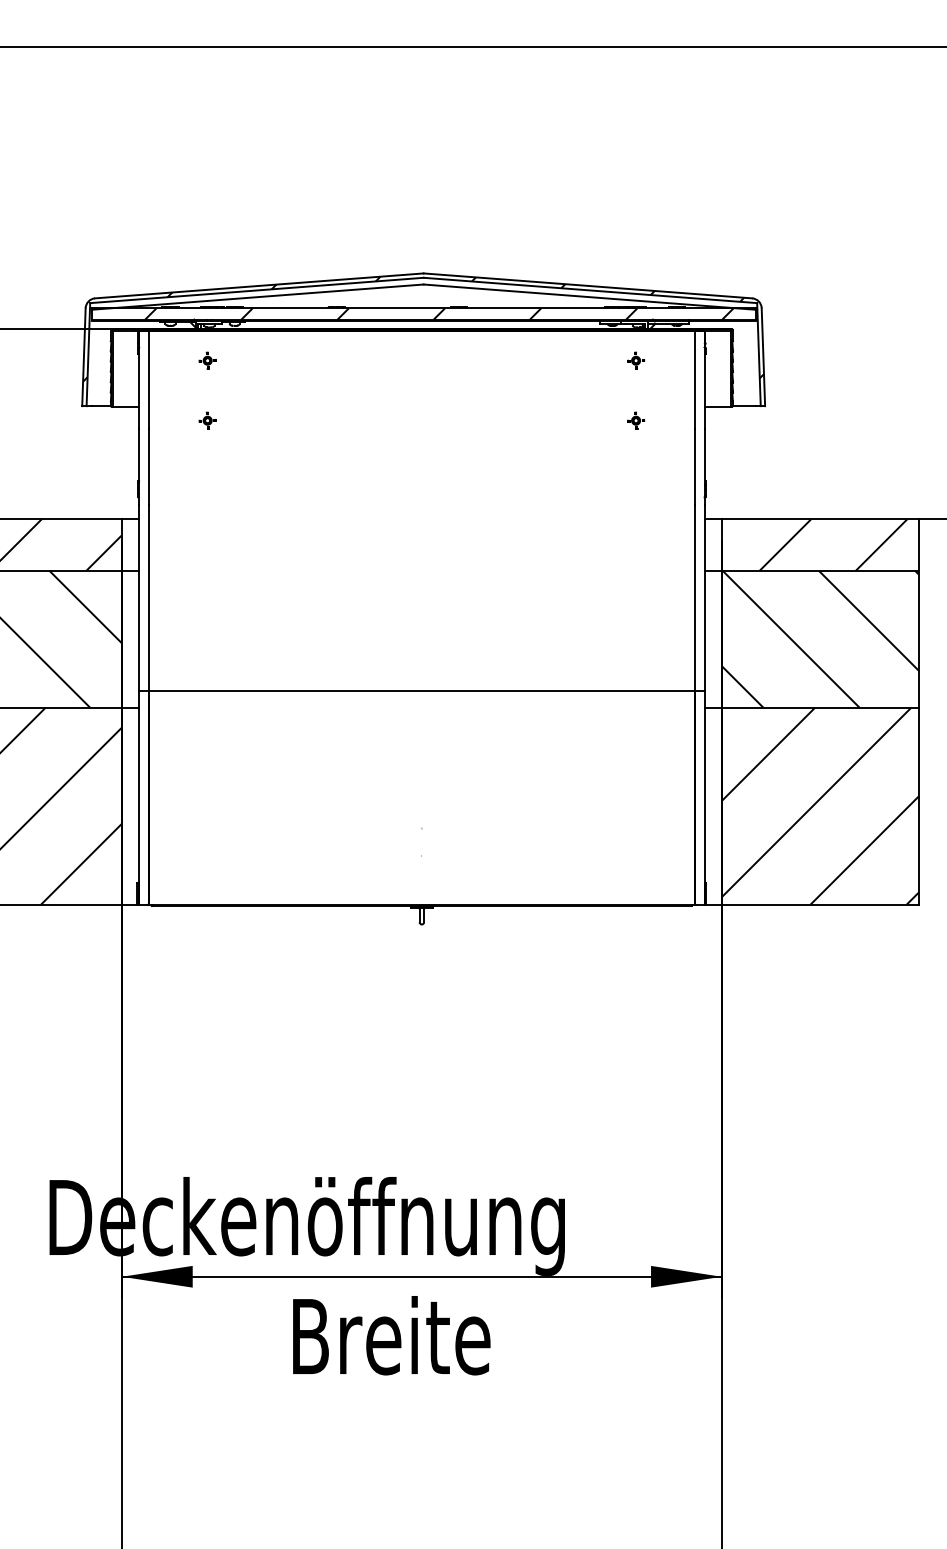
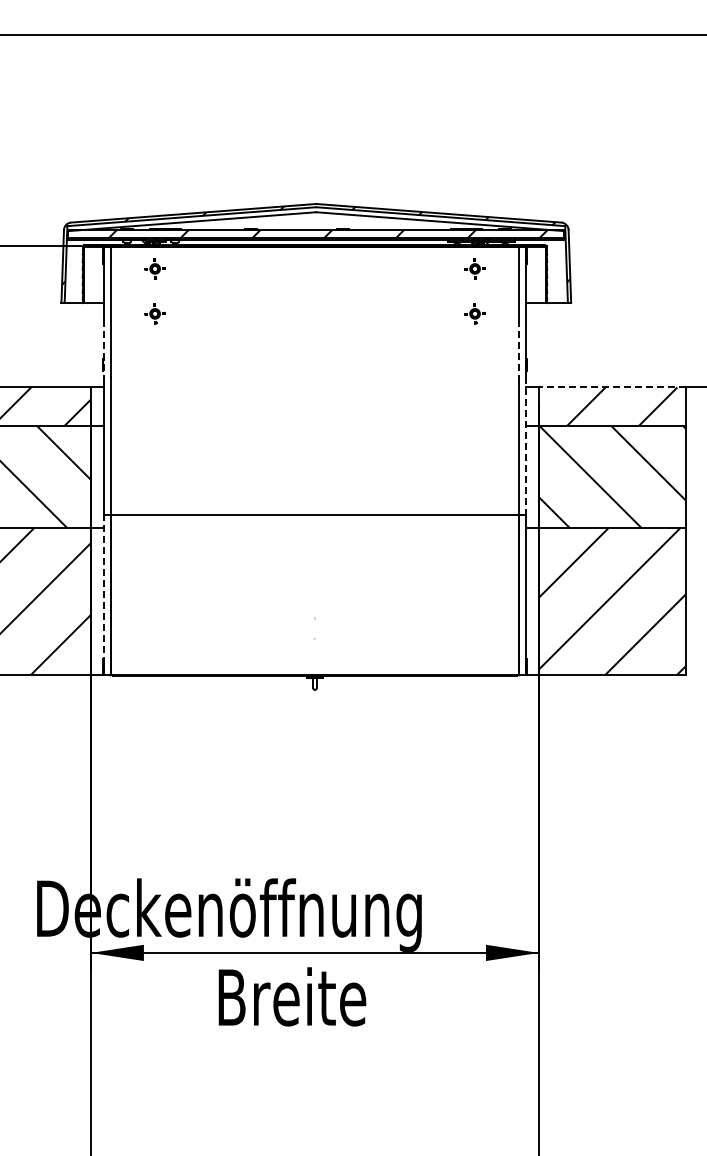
part: (206, 361) -> (154, 269), size x1.6
part: (635, 361) -> (474, 269), size x1.6
part: (206, 420) -> (154, 313), size x1.6
part: (635, 420) -> (474, 313), size x1.6
line: (138, 467) -> (103, 348), solid -> dashed
line: (694, 467) -> (518, 348), solid -> dashed
line: (820, 519) -> (612, 387), solid -> dashed
line: (705, 598) -> (526, 446), solid -> dashed
line: (138, 797) -> (103, 595), solid -> dashed

